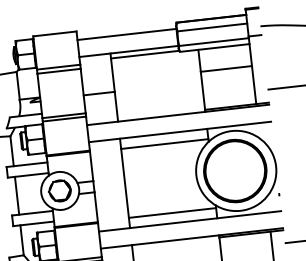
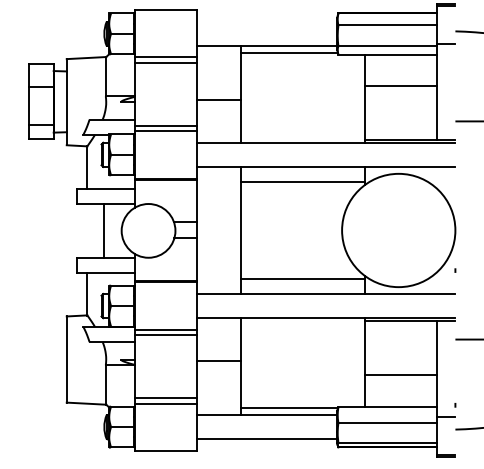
line: (126, 34) -> (266, 21), removed
part: (235, 171) -> (397, 230), removed
part: (59, 190) -> (147, 230), removed
line: (17, 195) -> (104, 230), moved

